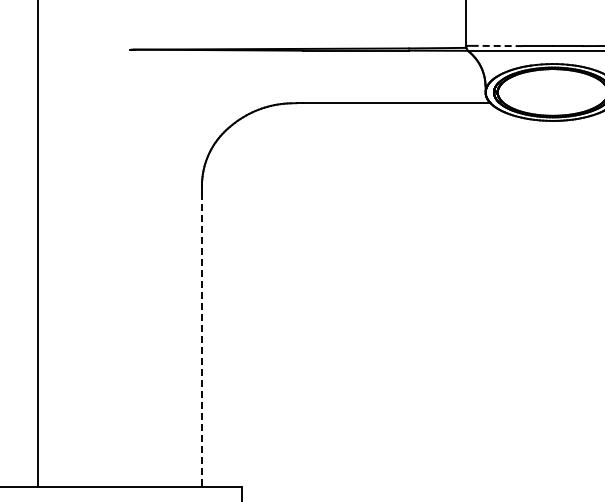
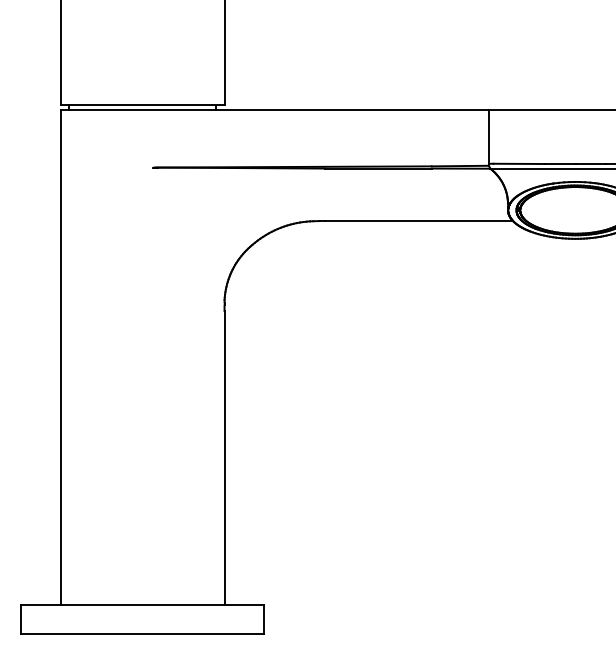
line: (496, 45) -> (519, 163), dashed -> solid
line: (201, 340) -> (224, 458), dashed -> solid

